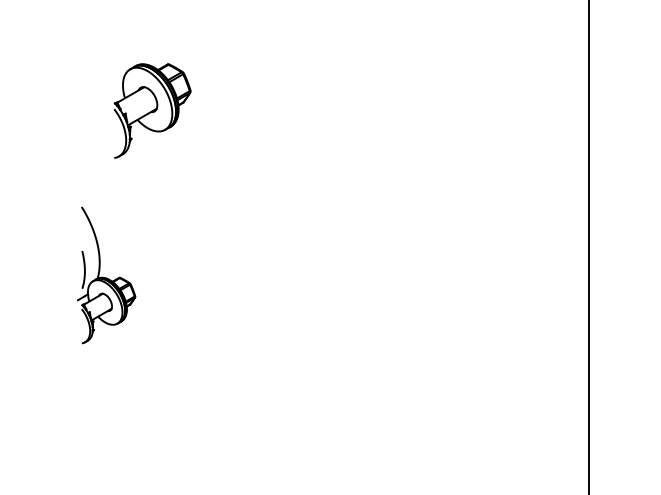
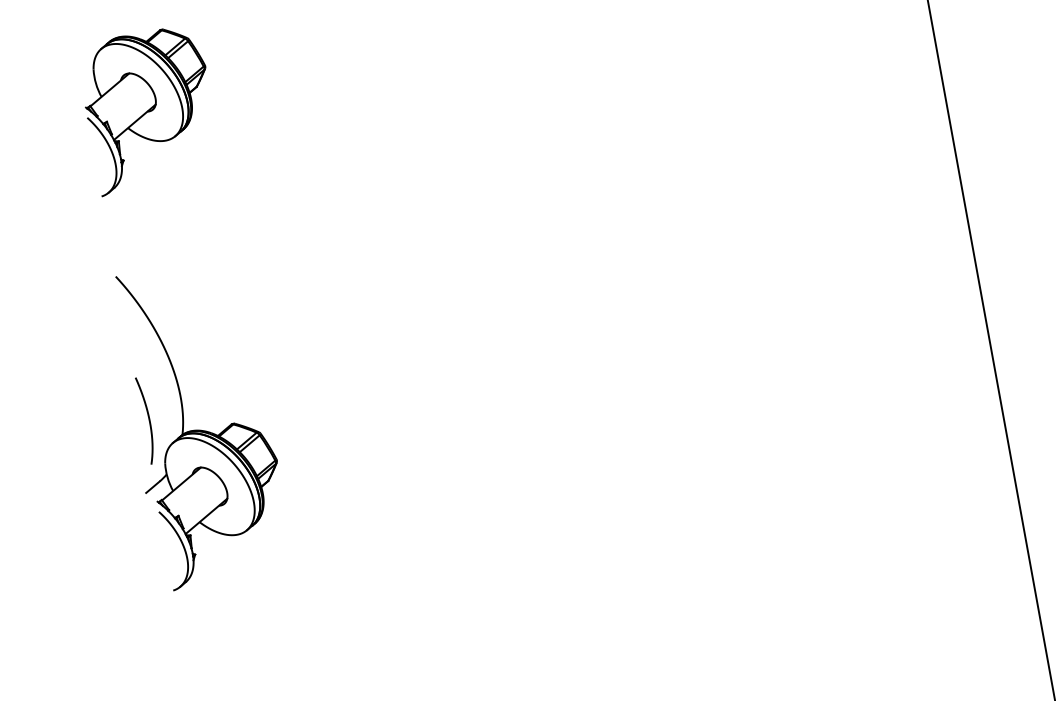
part: (152, 110) -> (149, 108), moved
part: (106, 275) -> (201, 423), size x1.43

